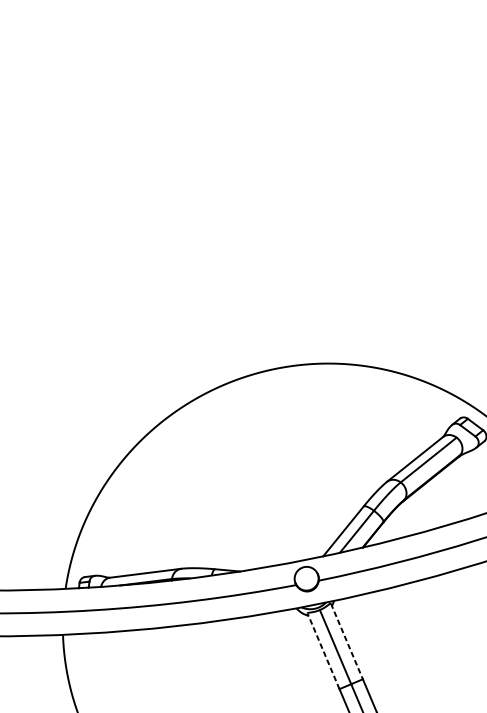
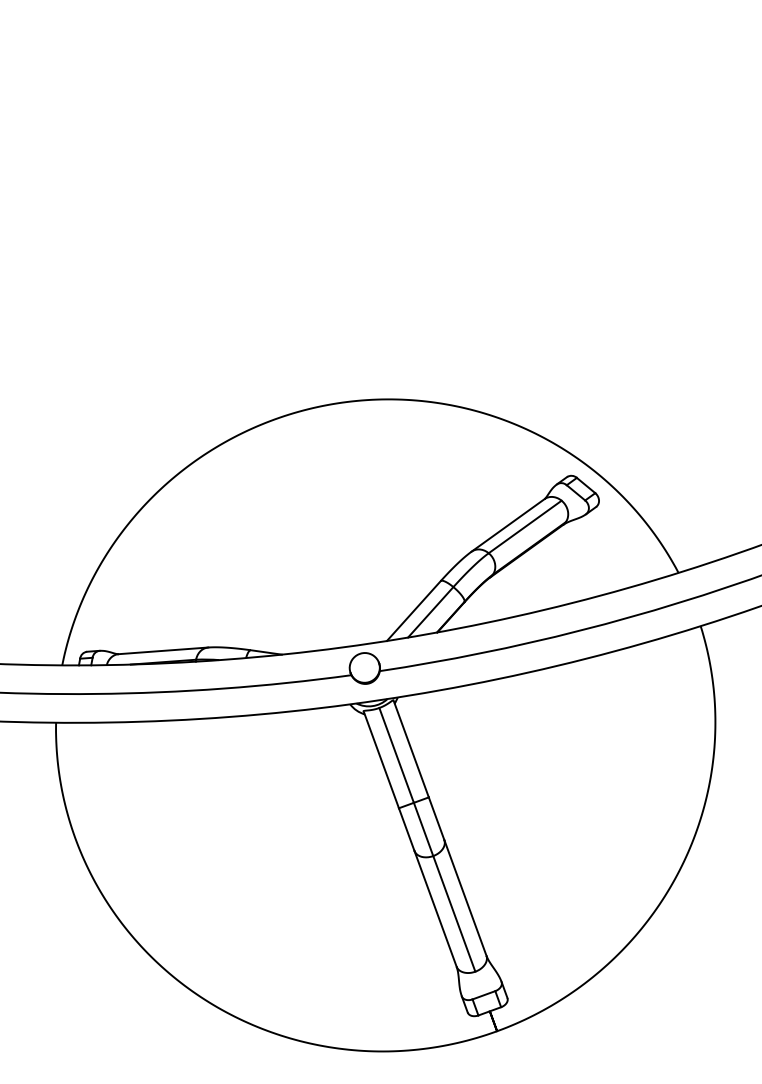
line: (347, 641) -> (411, 749), dashed -> solid
line: (323, 651) -> (381, 759), dashed -> solid

